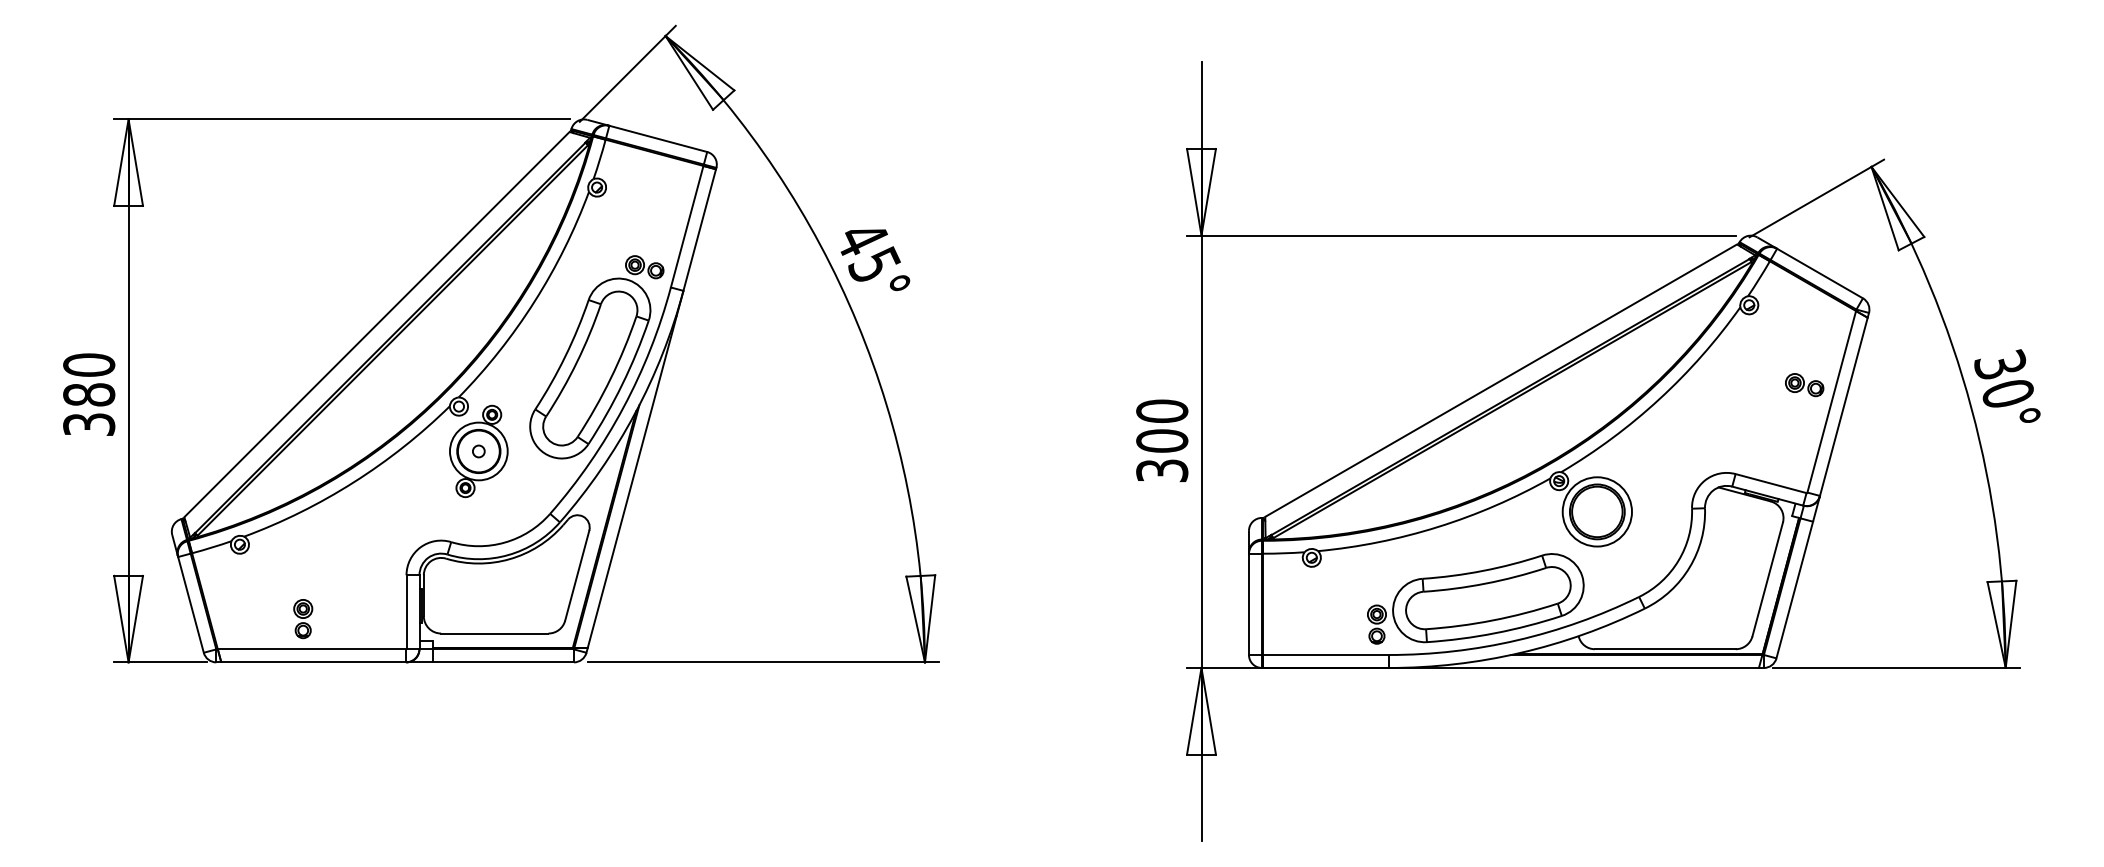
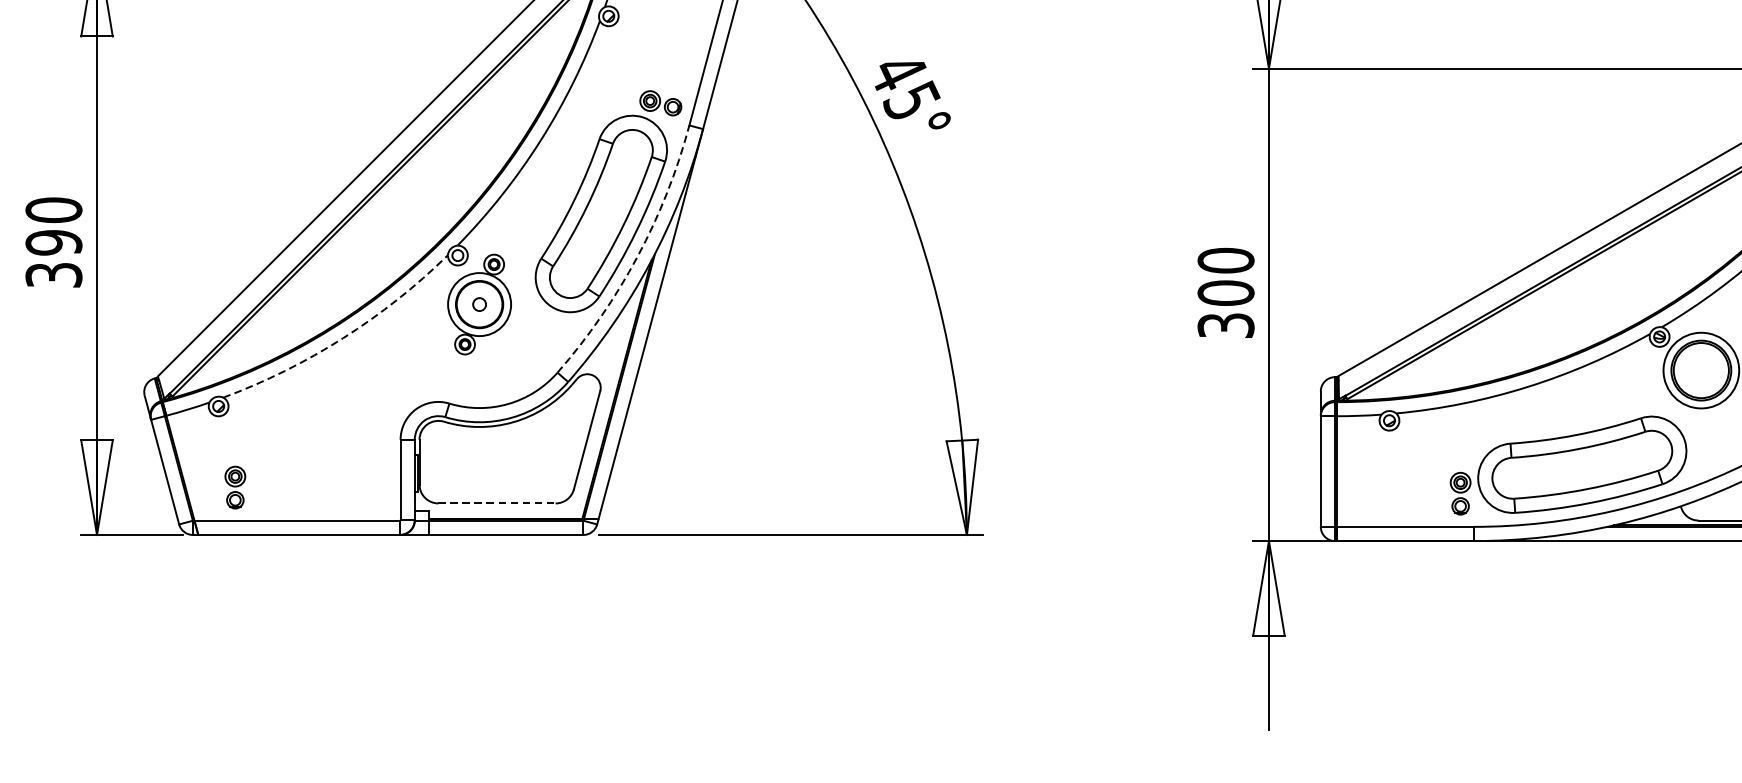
text: (89, 394) -> (54, 242), 380 -> 390
arc: (623, 407) -> (637, 256), solid -> dashed
arc: (353, 482) -> (342, 338), solid -> dashed
part: (303, 619) -> (235, 488), moved
line: (494, 633) -> (496, 503), solid -> dashed

